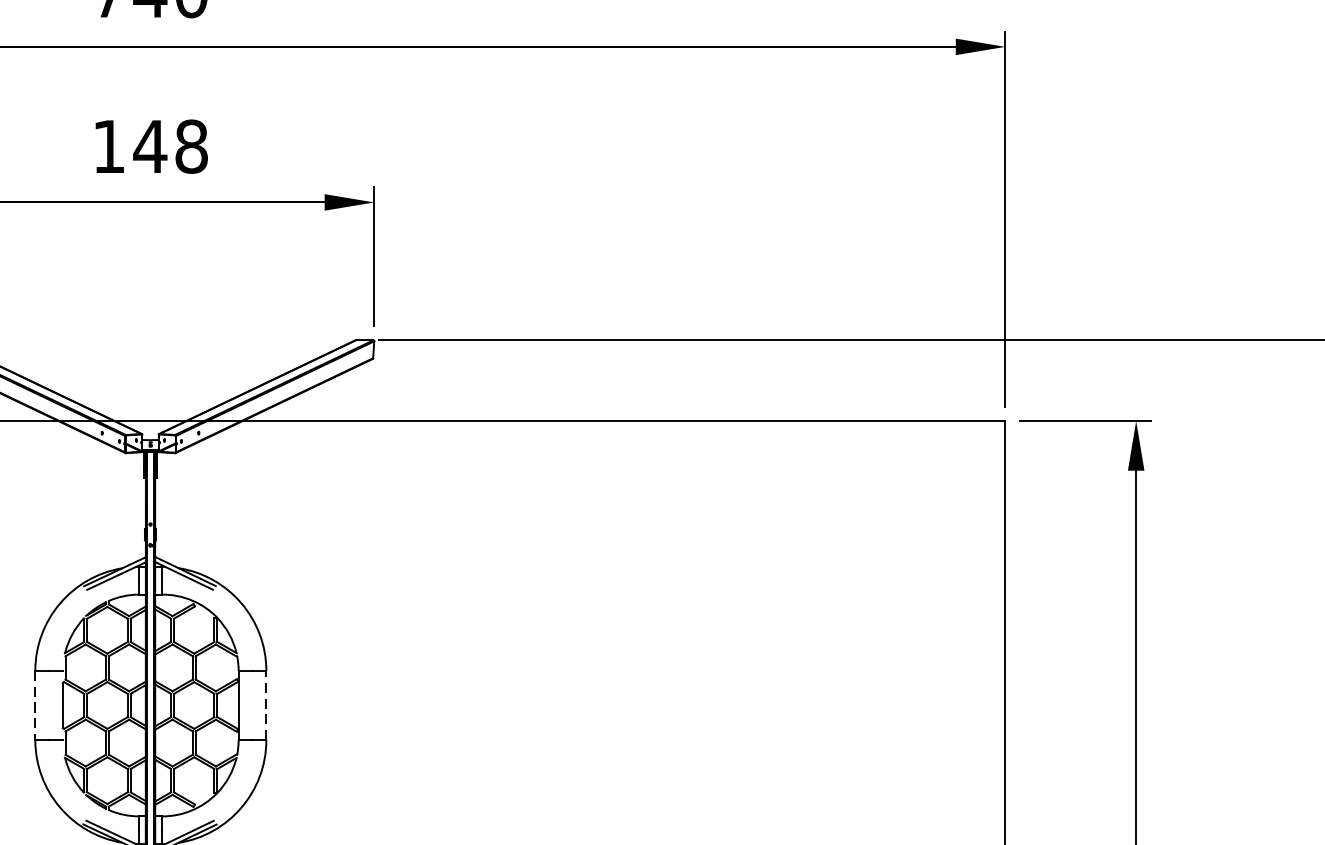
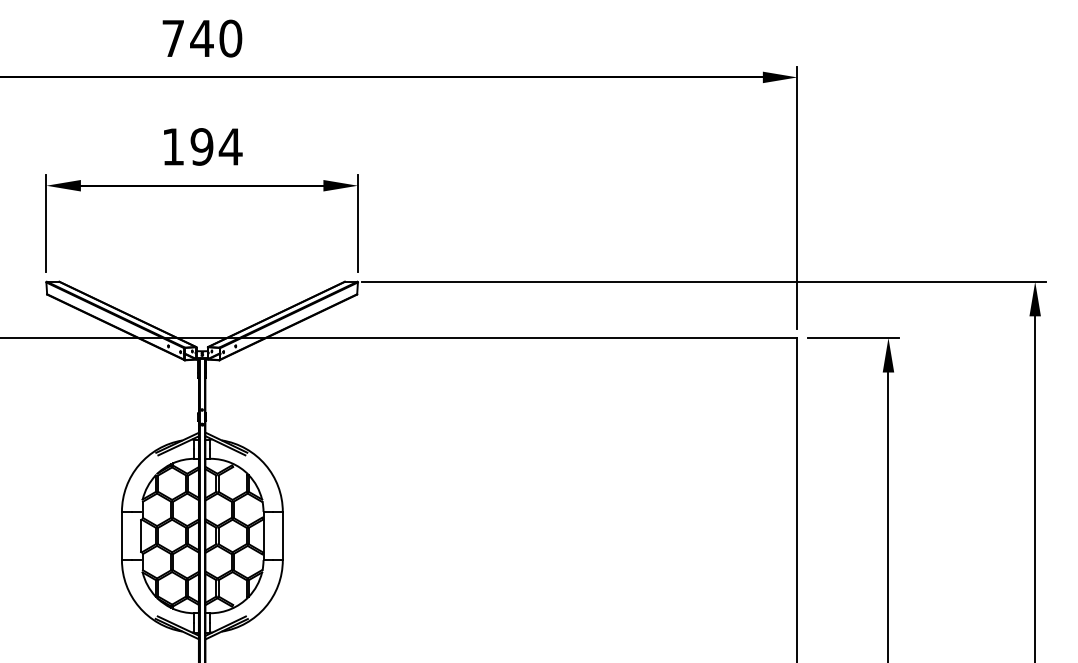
text: (171, 146) -> (216, 146), 148 -> 194
line: (265, 704) -> (282, 535), dashed -> solid
line: (34, 706) -> (121, 536), dashed -> solid

